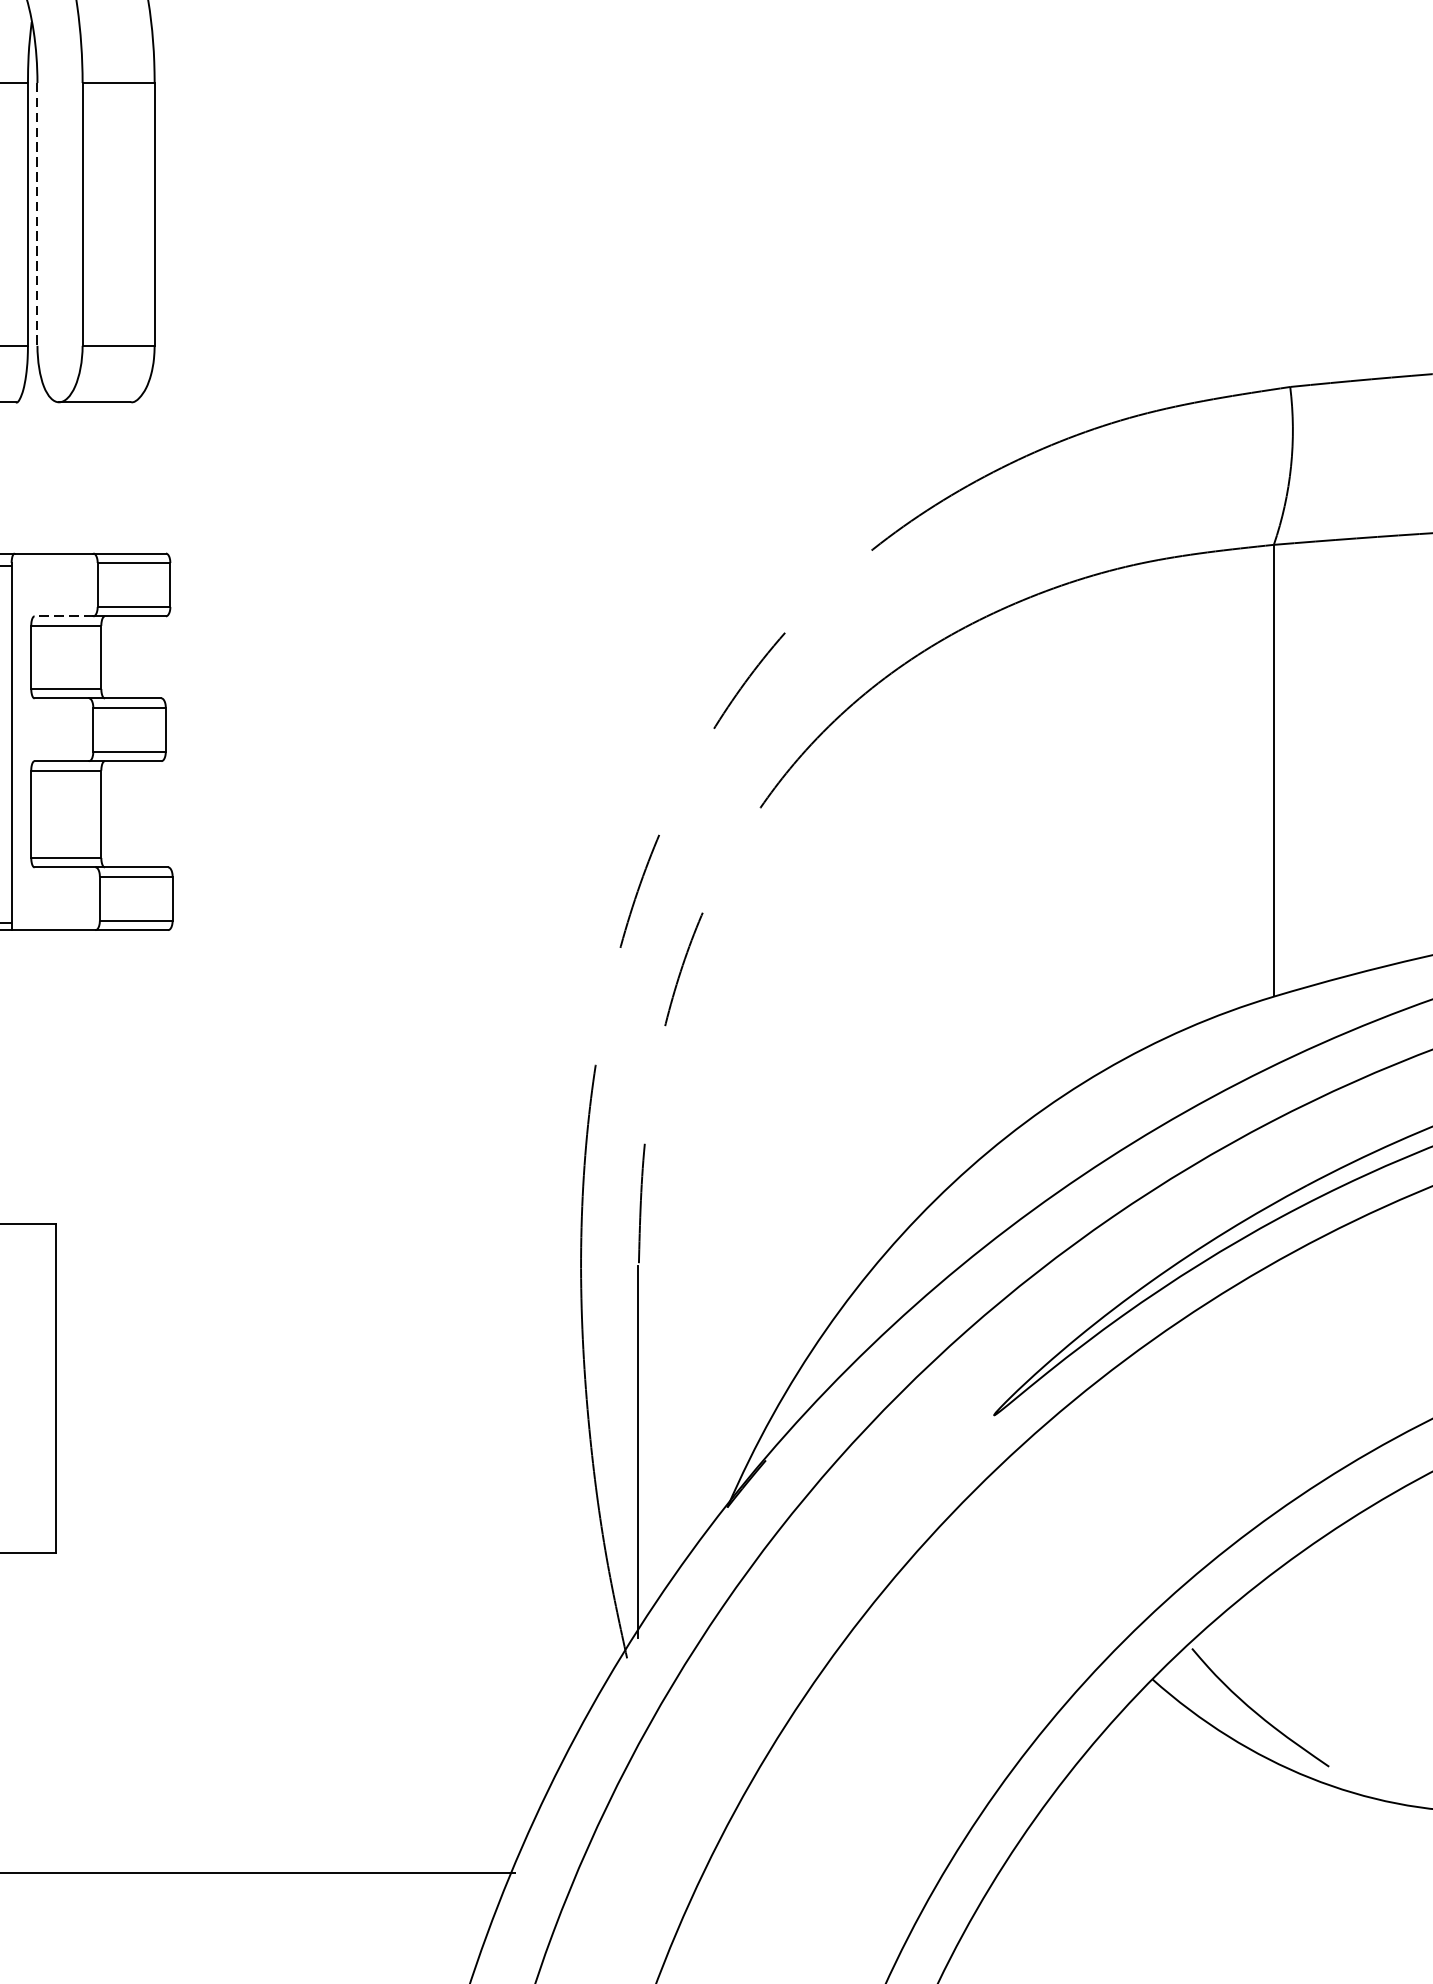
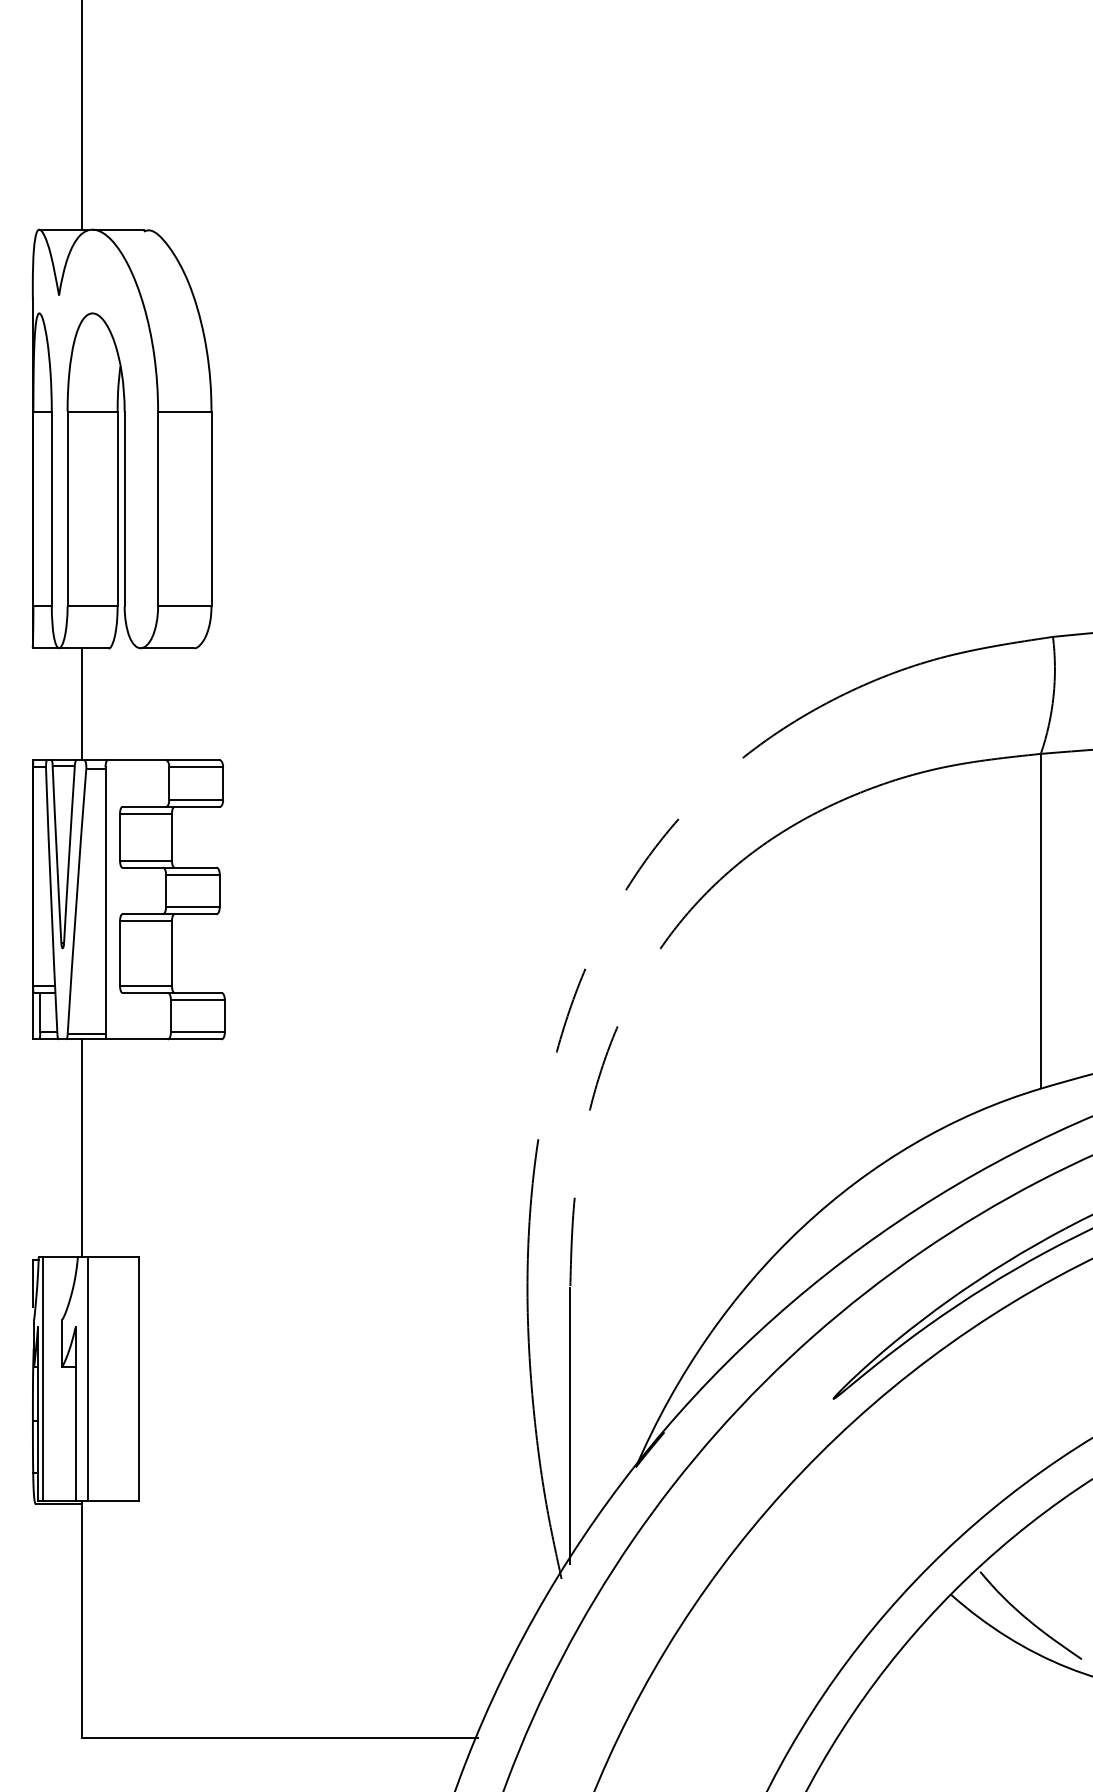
line: (37, 215) -> (124, 509), dashed -> solid
line: (64, 615) -> (144, 806), dashed -> solid

